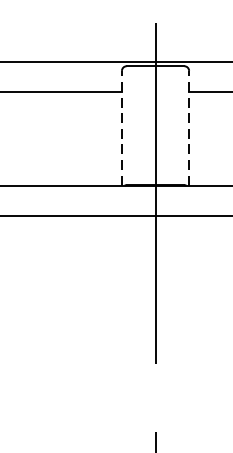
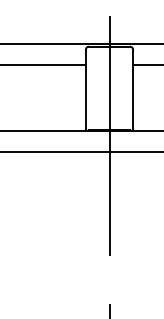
line: (121, 127) -> (85, 89), dashed -> solid
line: (189, 127) -> (133, 89), dashed -> solid

